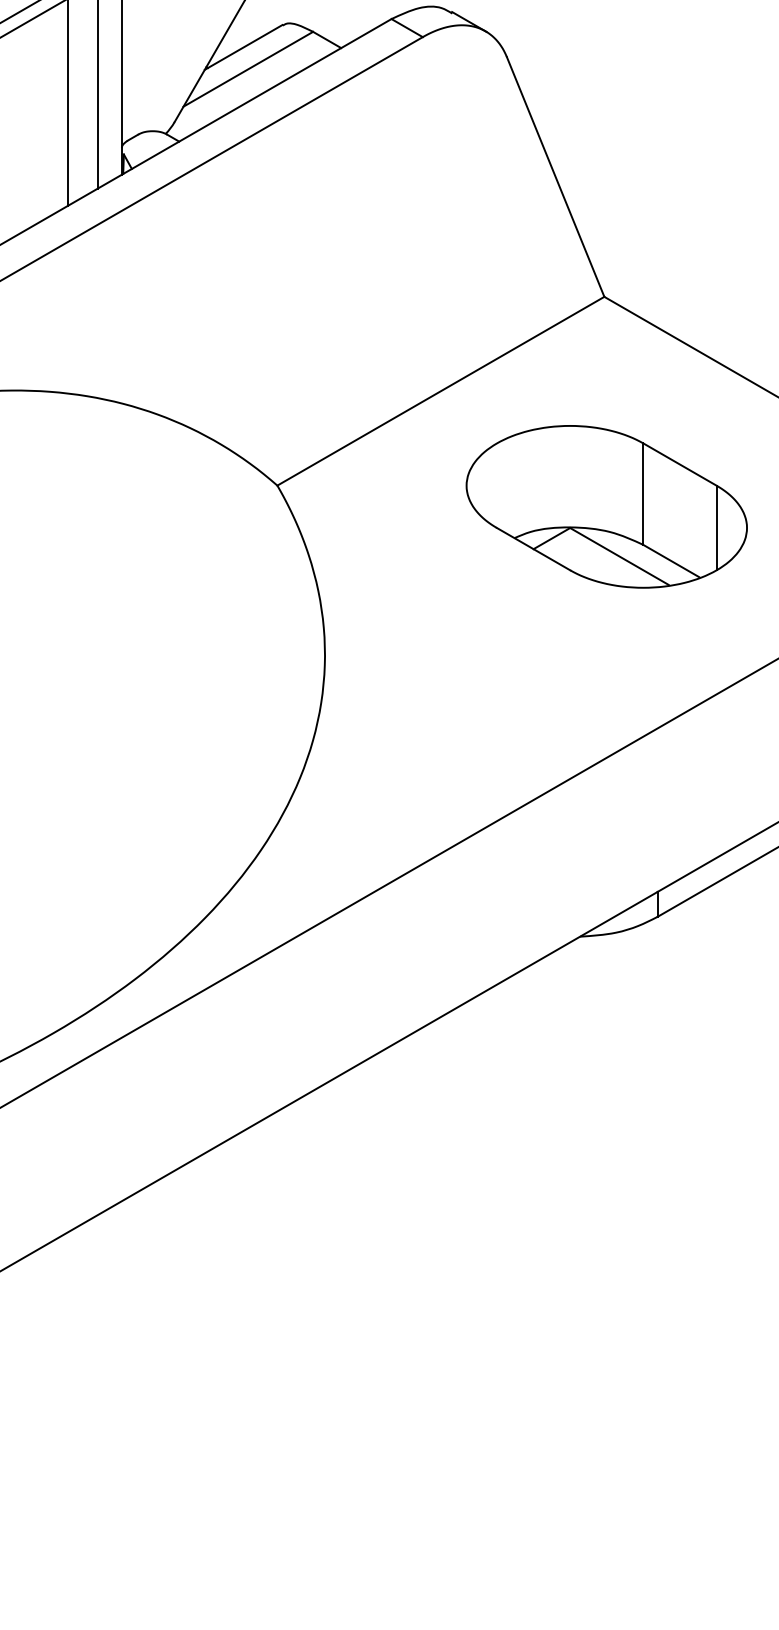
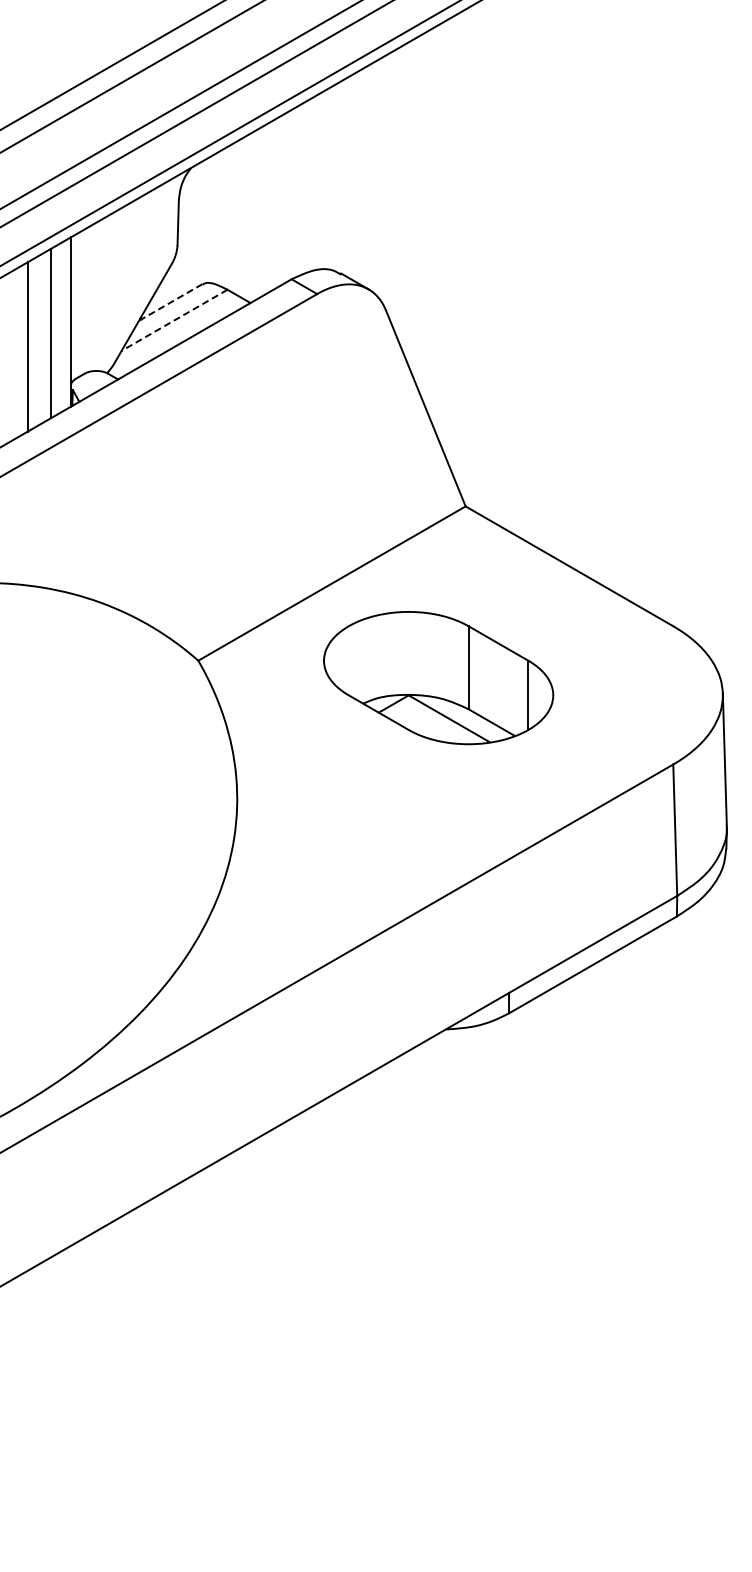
line: (243, 47) -> (170, 302), solid -> dashed
line: (248, 69) -> (174, 320), solid -> dashed
part: (606, 507) -> (438, 678), moved

